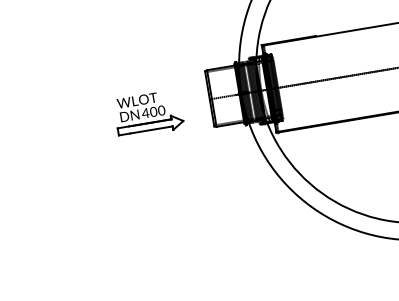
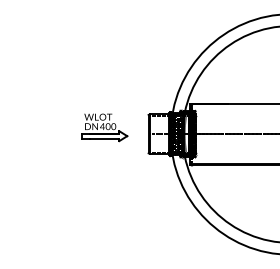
part: (148, 114) -> (104, 127), moved

